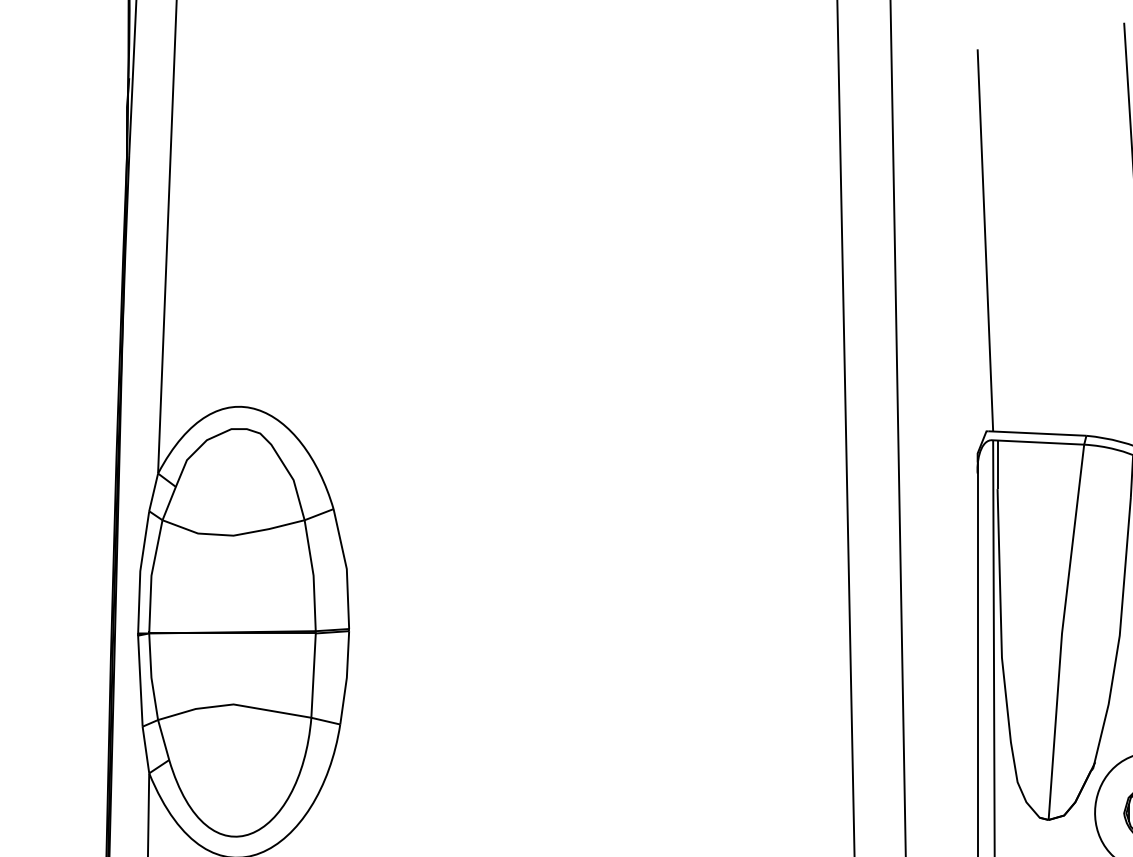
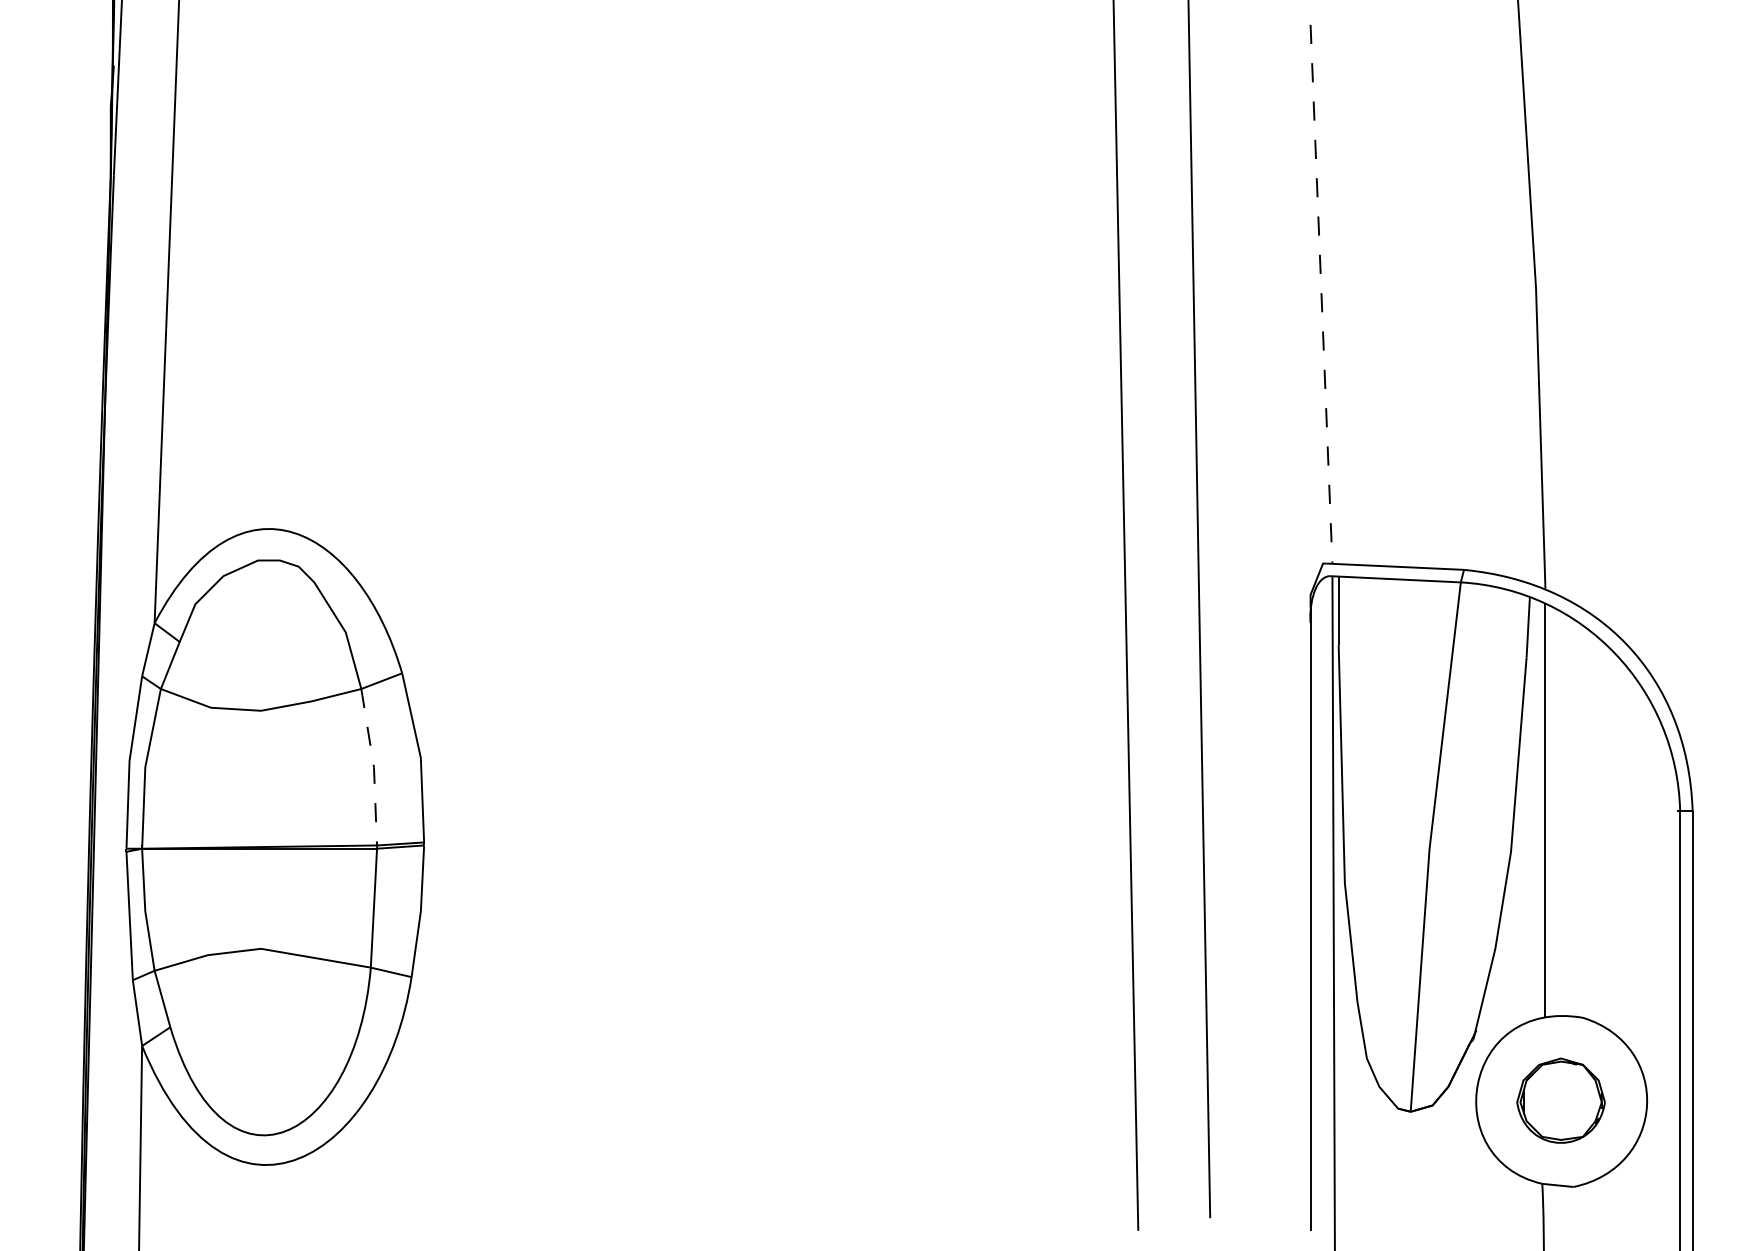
line: (985, 240) -> (1321, 294), solid -> dashed
line: (313, 575) -> (373, 767), solid -> dashed

